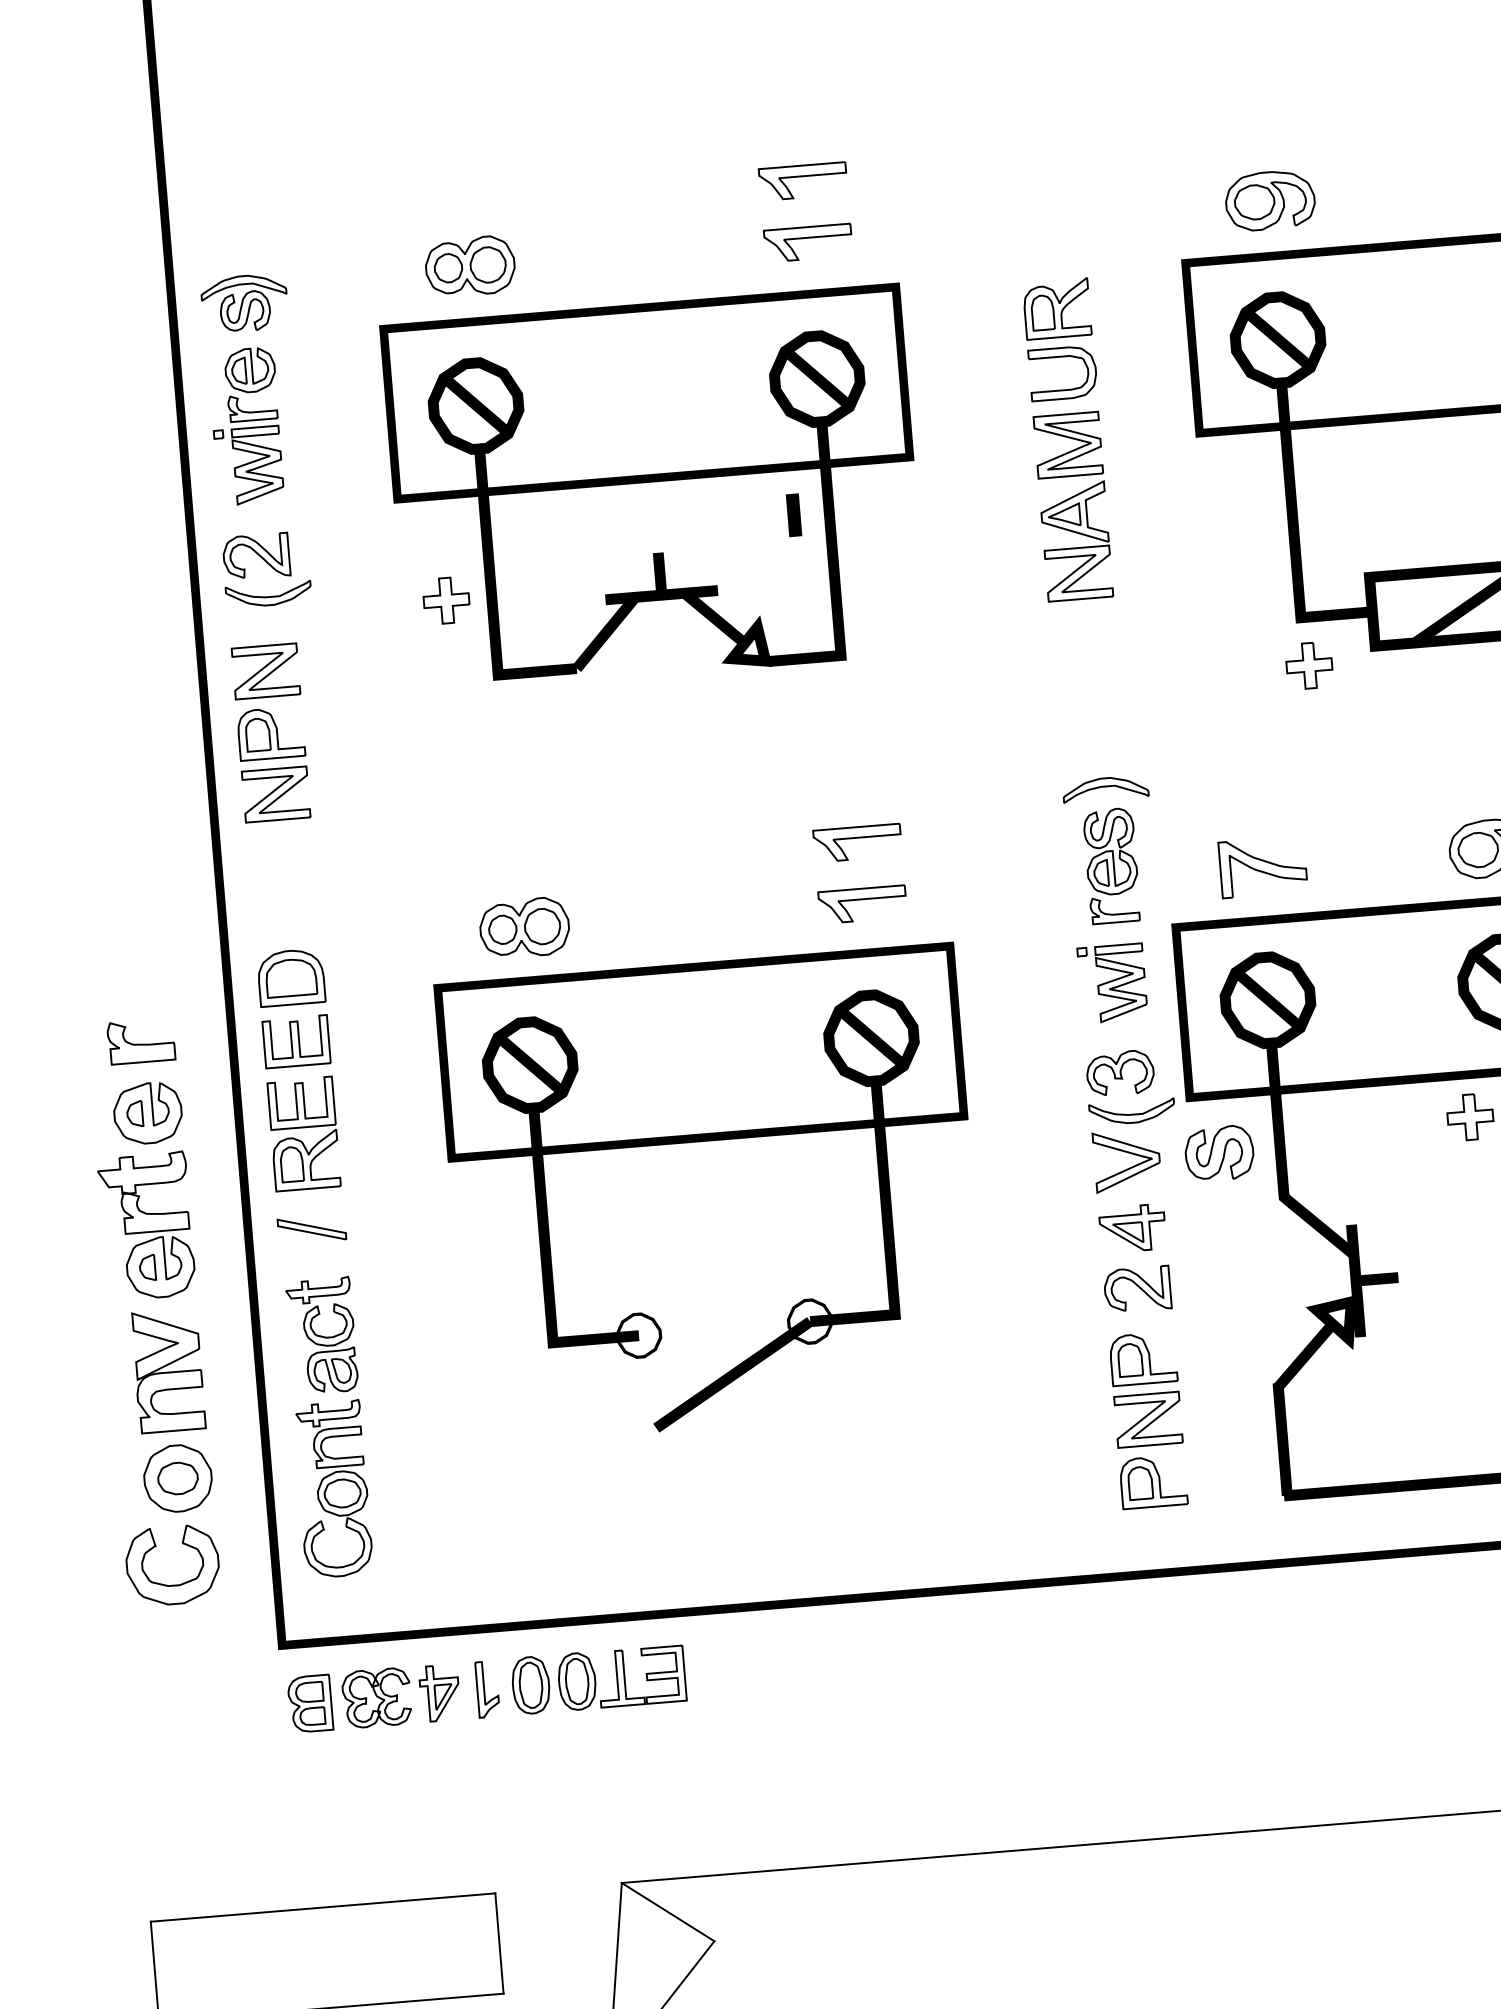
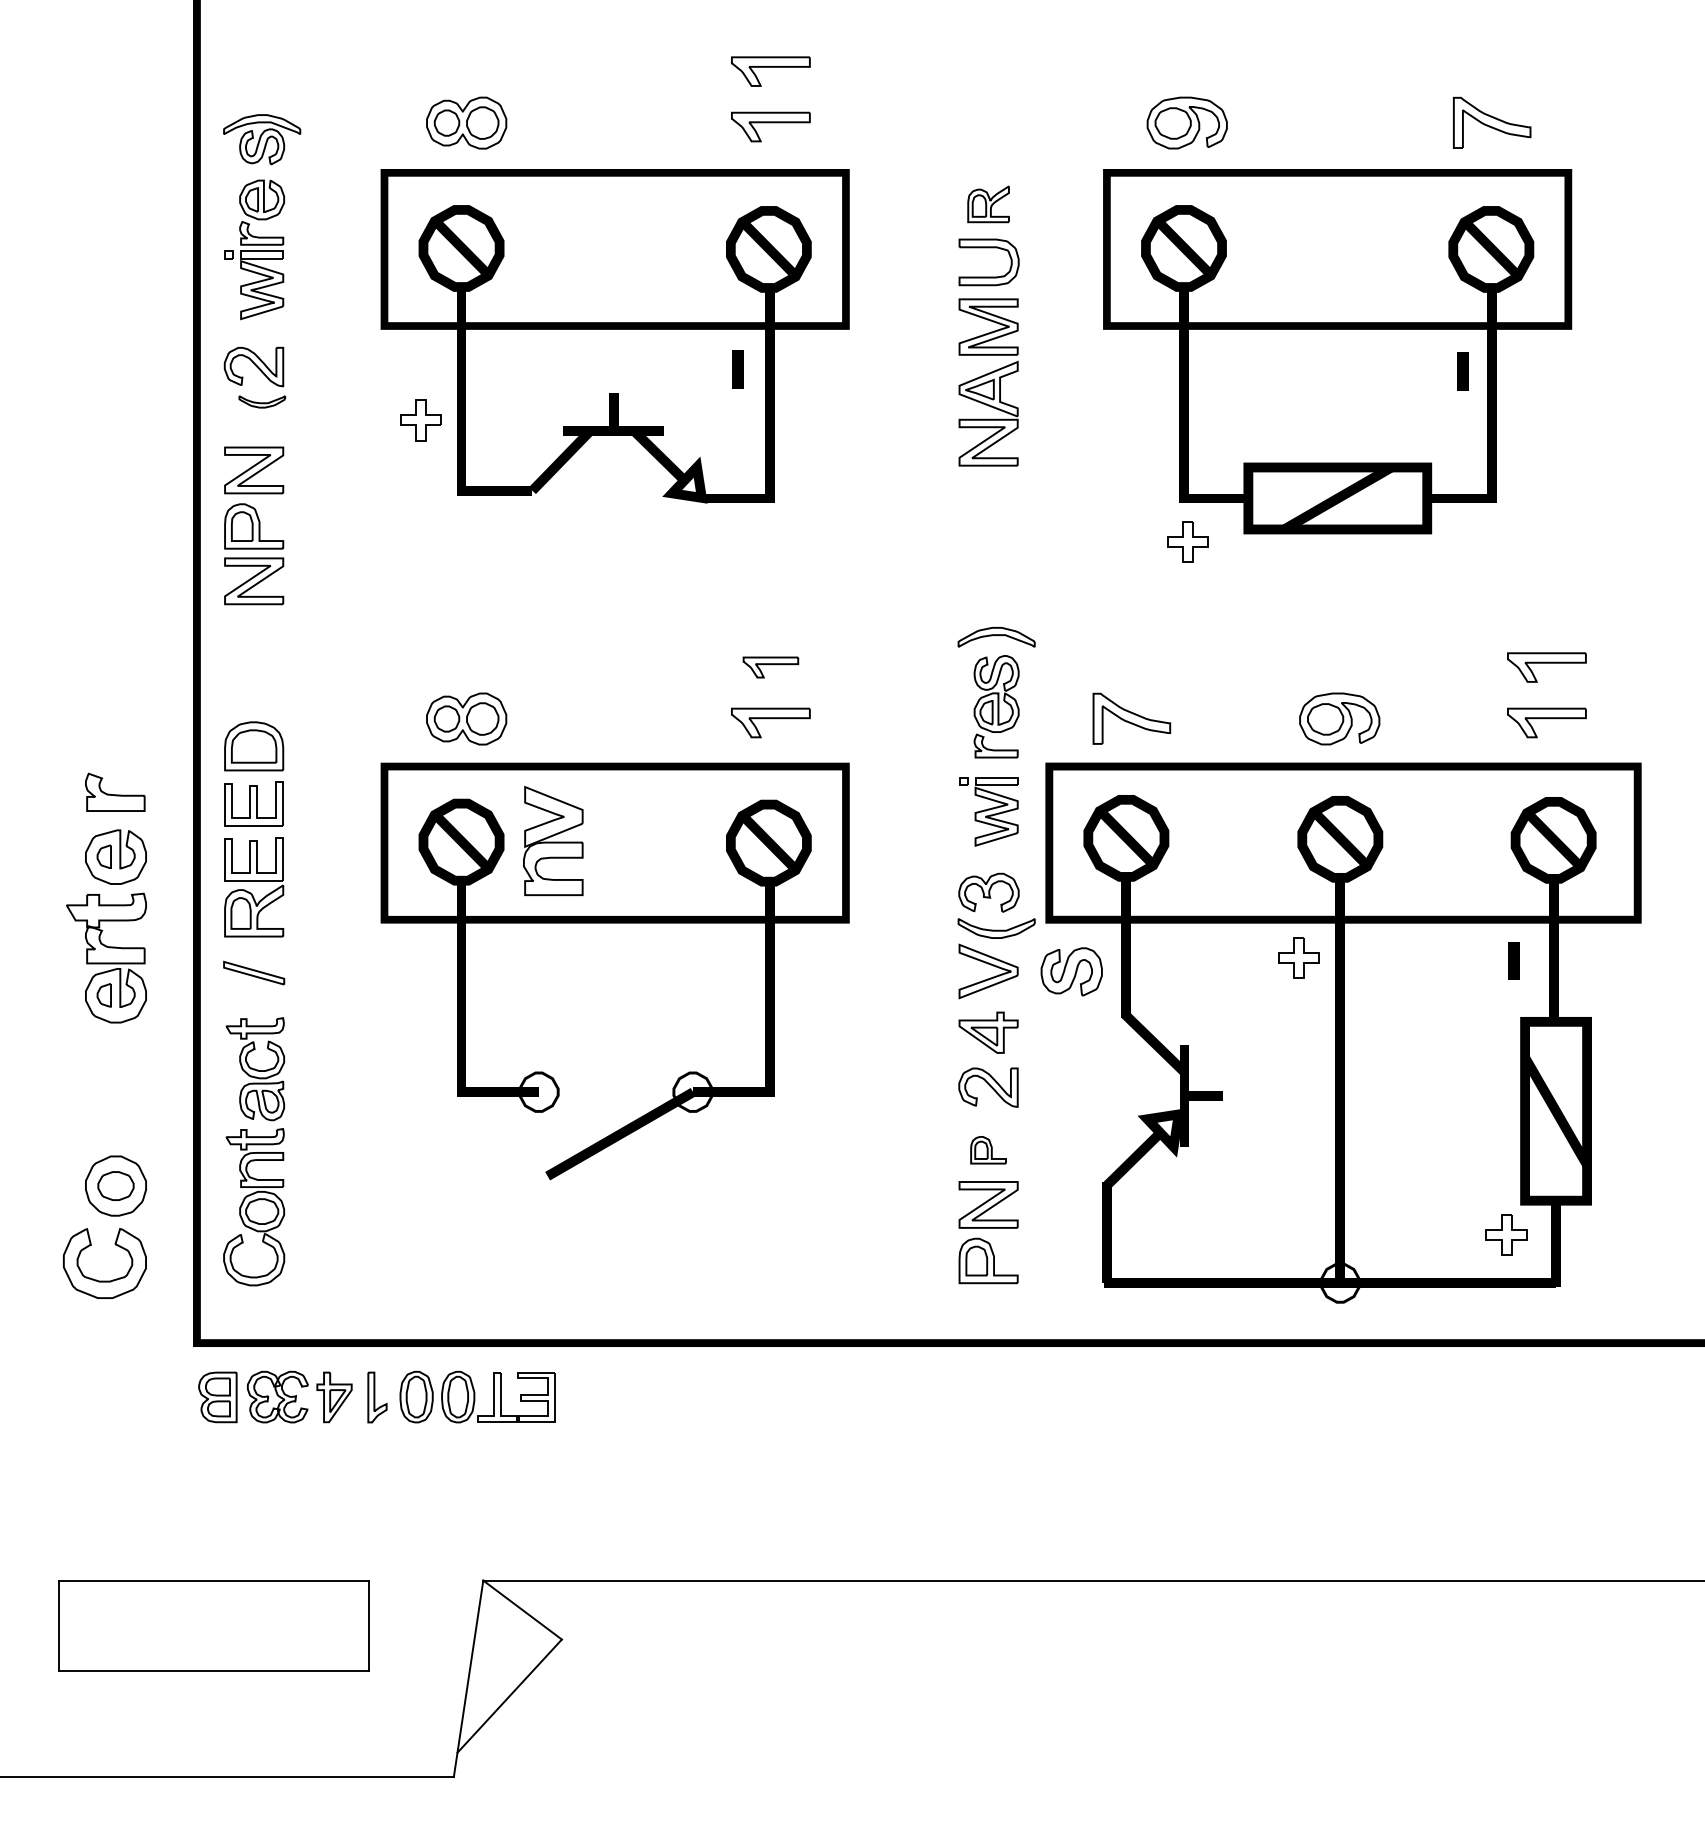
part: (1057, 309) -> (988, 204), size x0.7
part: (269, 594) -> (262, 401), size x0.6
part: (857, 843) -> (770, 667), size x0.7
part: (1143, 1359) -> (988, 1150), size x0.6
part: (168, 1370) -> (553, 840), moved

